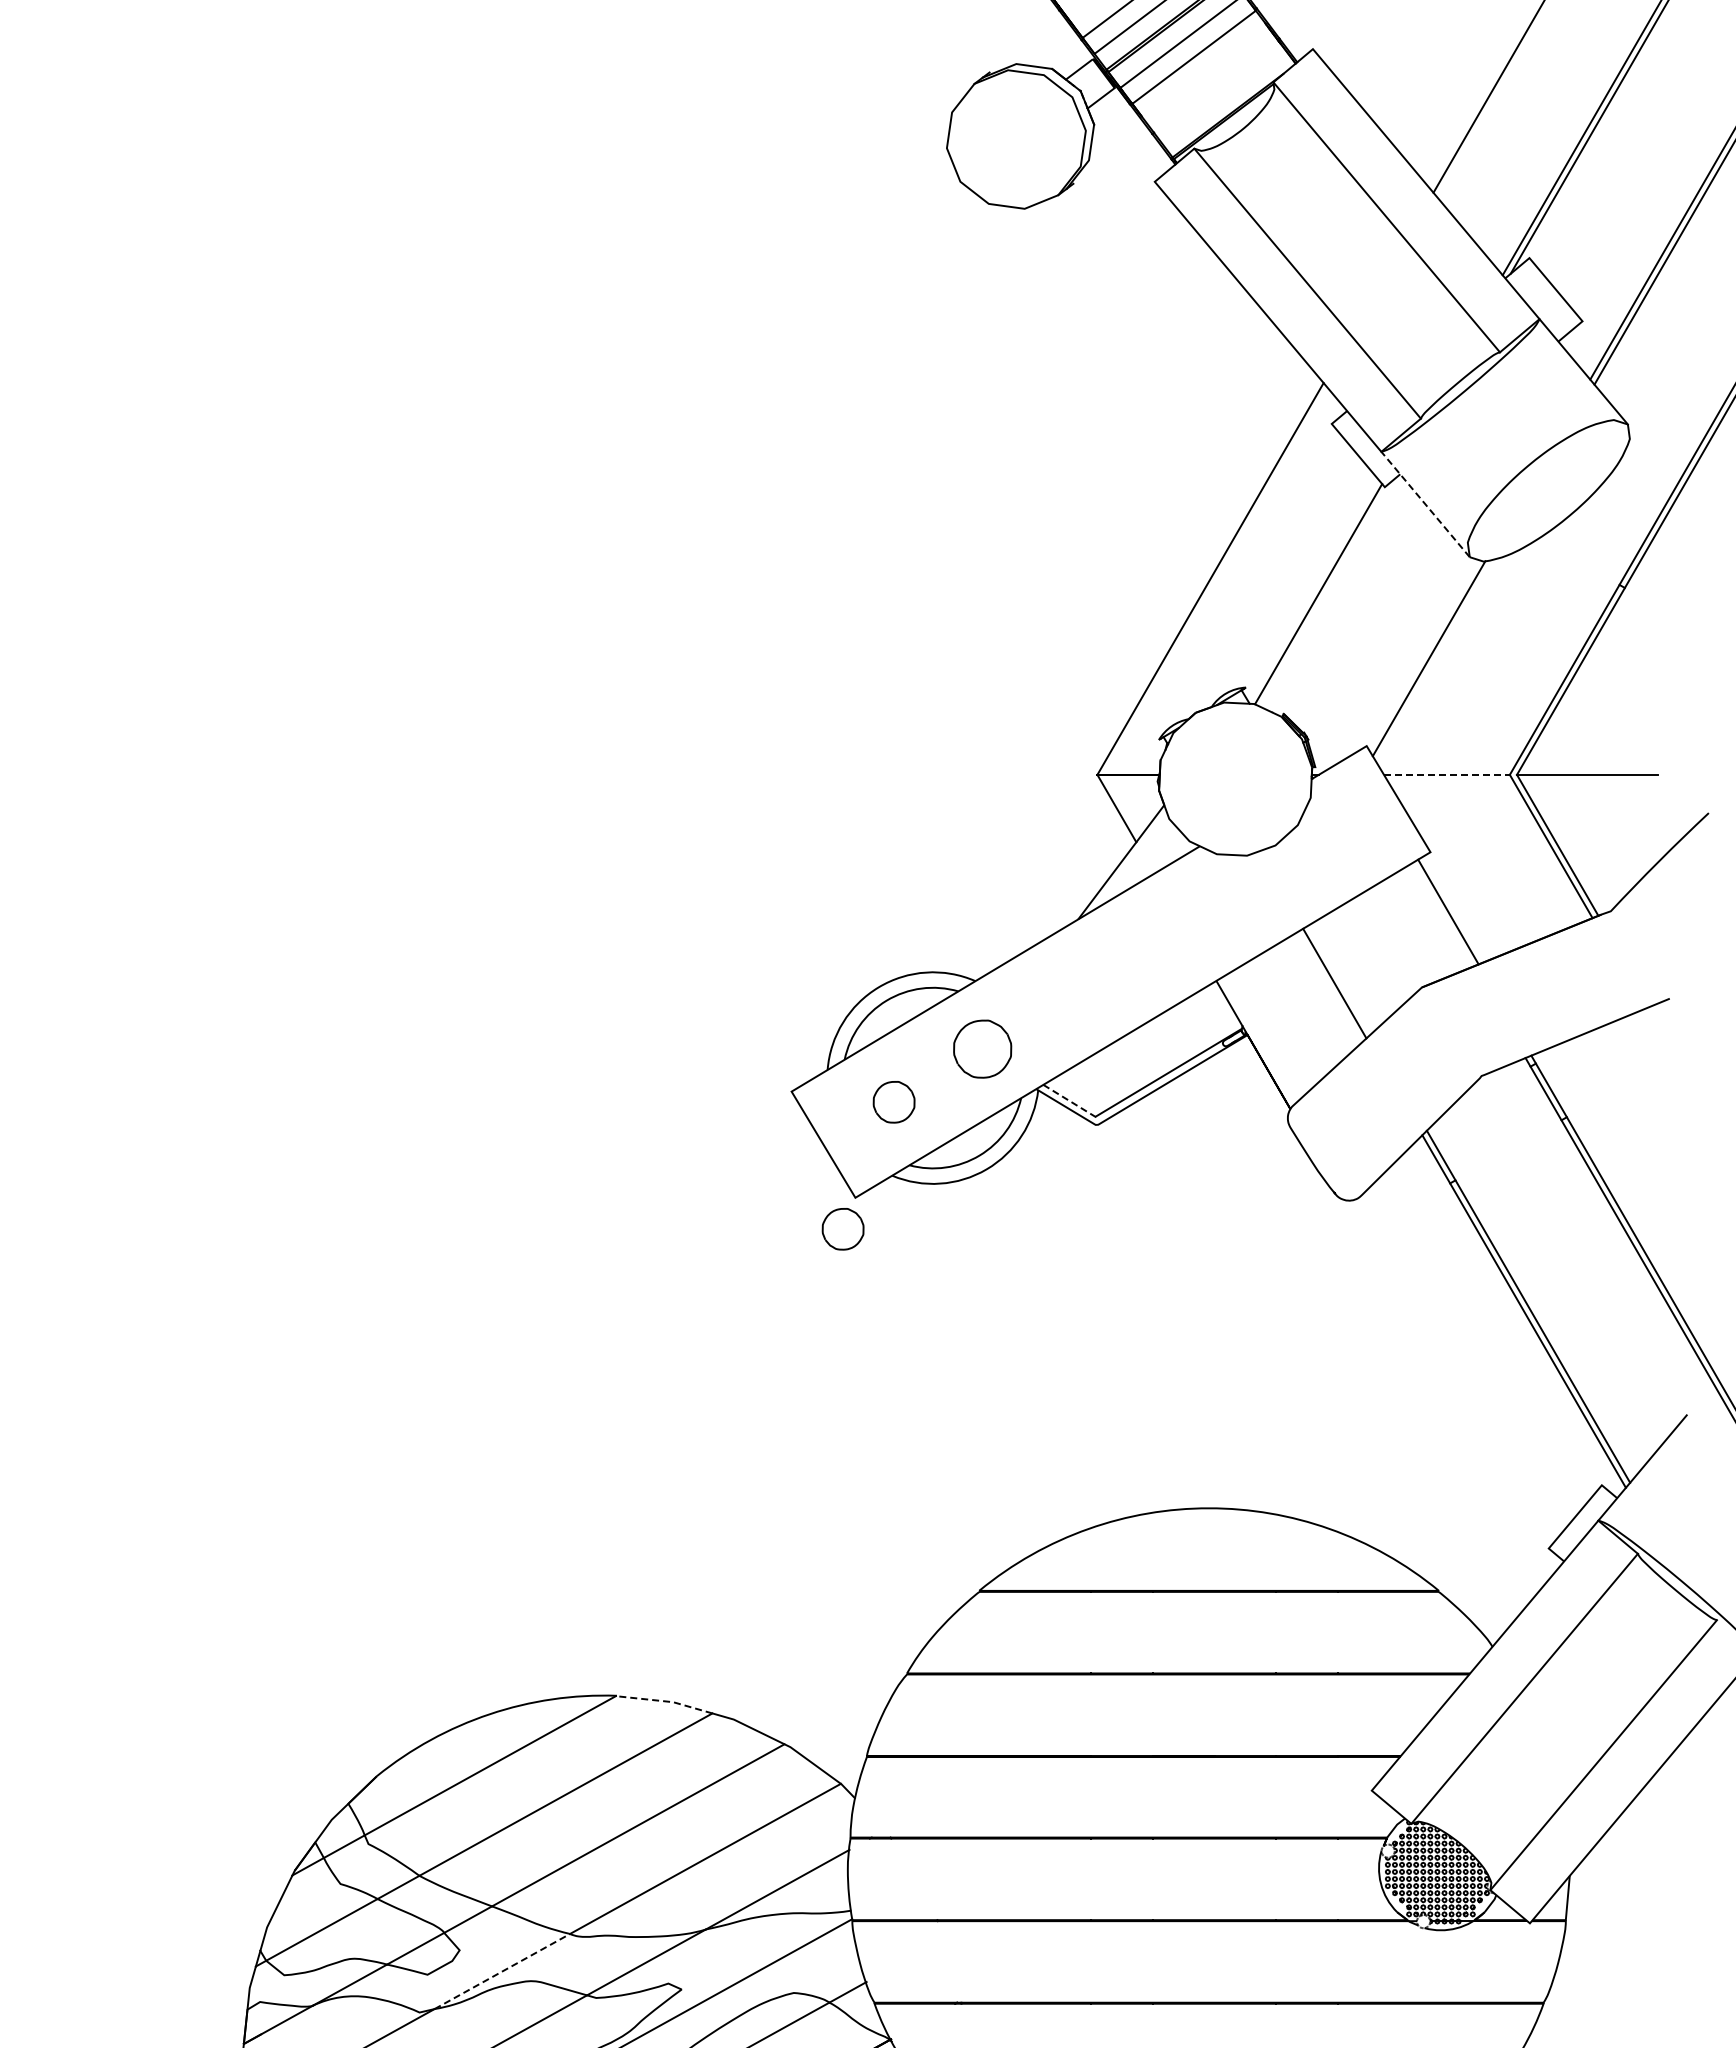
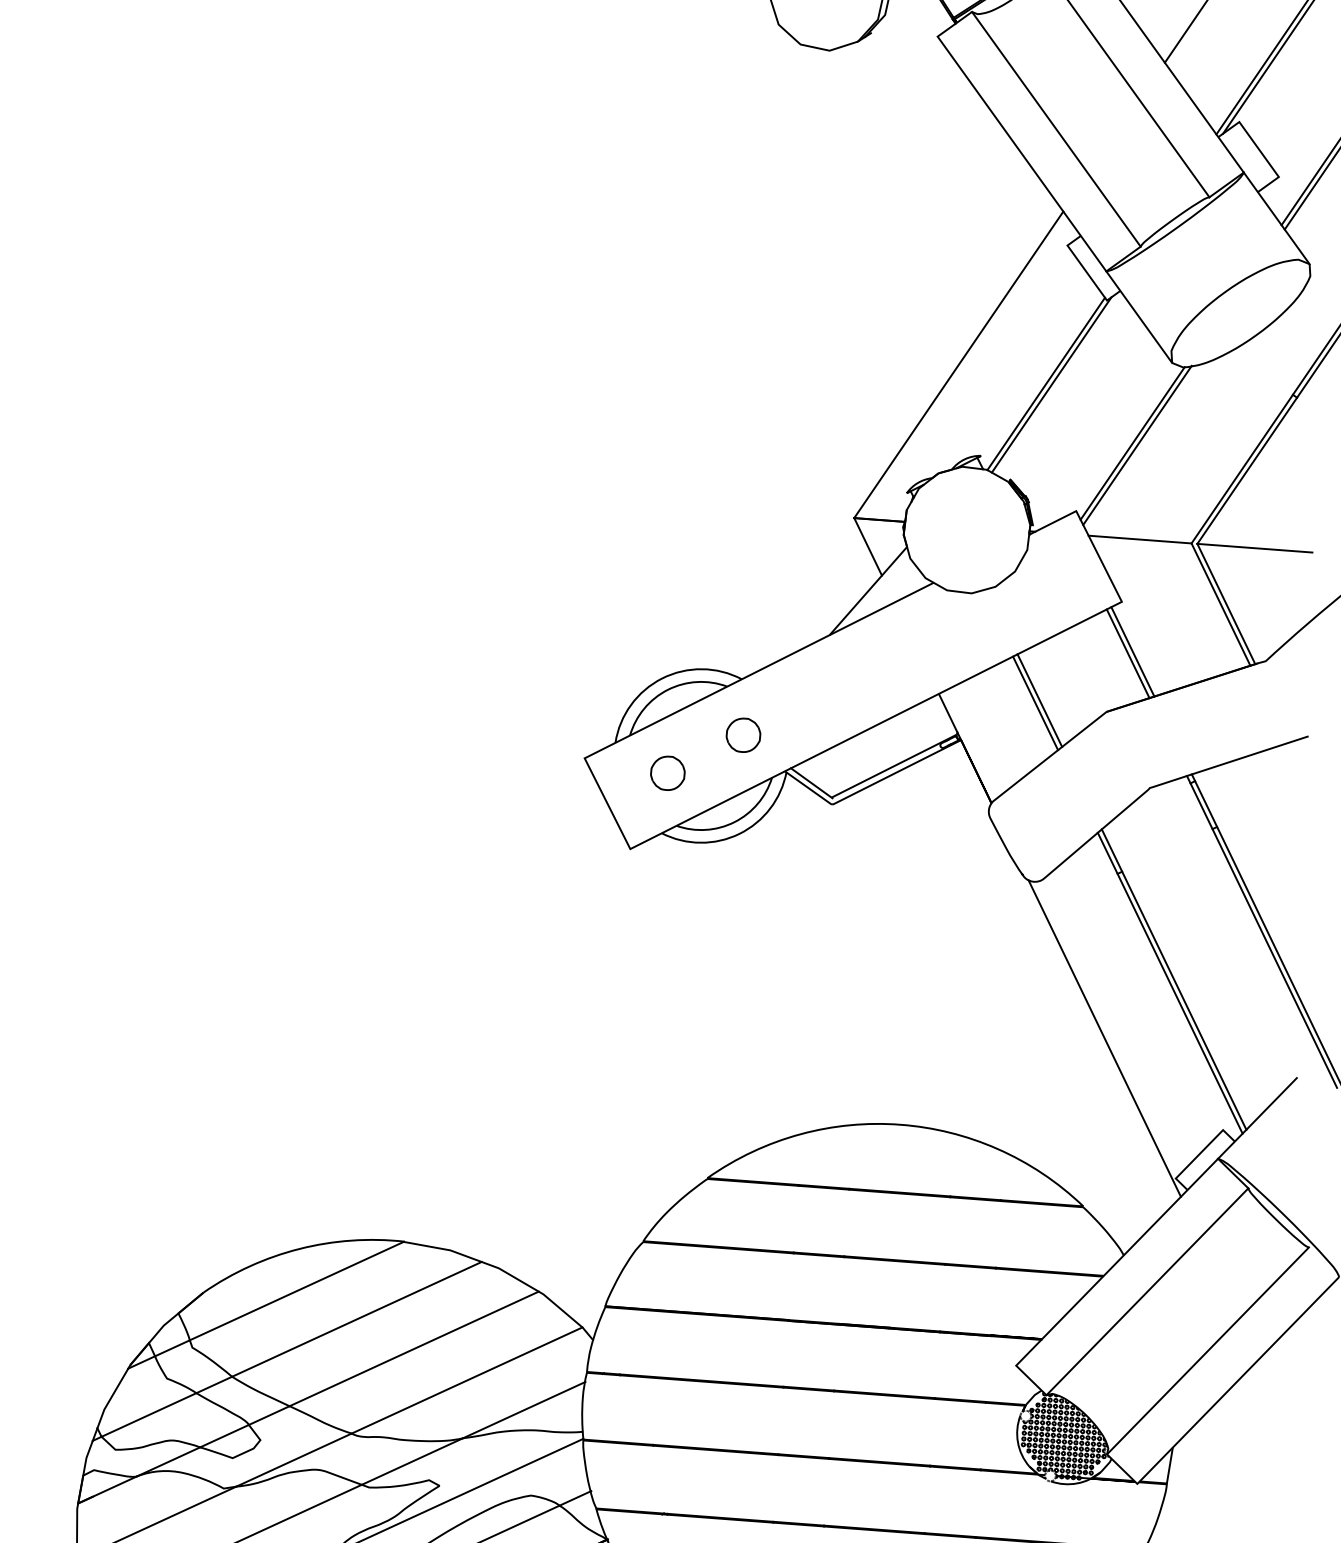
line: (1425, 504) -> (1139, 317), dashed -> solid
line: (1324, 594) -> (1051, 384), added
line: (1434, 660) -> (1136, 445), added
line: (1446, 774) -> (1139, 539), dashed -> solid
line: (1442, 914) -> (1127, 653), added
line: (1339, 979) -> (1039, 700), added
part: (982, 1048) -> (743, 734), size x0.71
line: (1070, 1101) -> (812, 783), dashed -> solid
part: (842, 1229) -> (617, 874), removed
line: (1449, 1384) -> (1104, 1038), added
line: (665, 1701) -> (444, 1249), dashed -> solid
line: (502, 1971) -> (294, 1460), dashed -> solid

